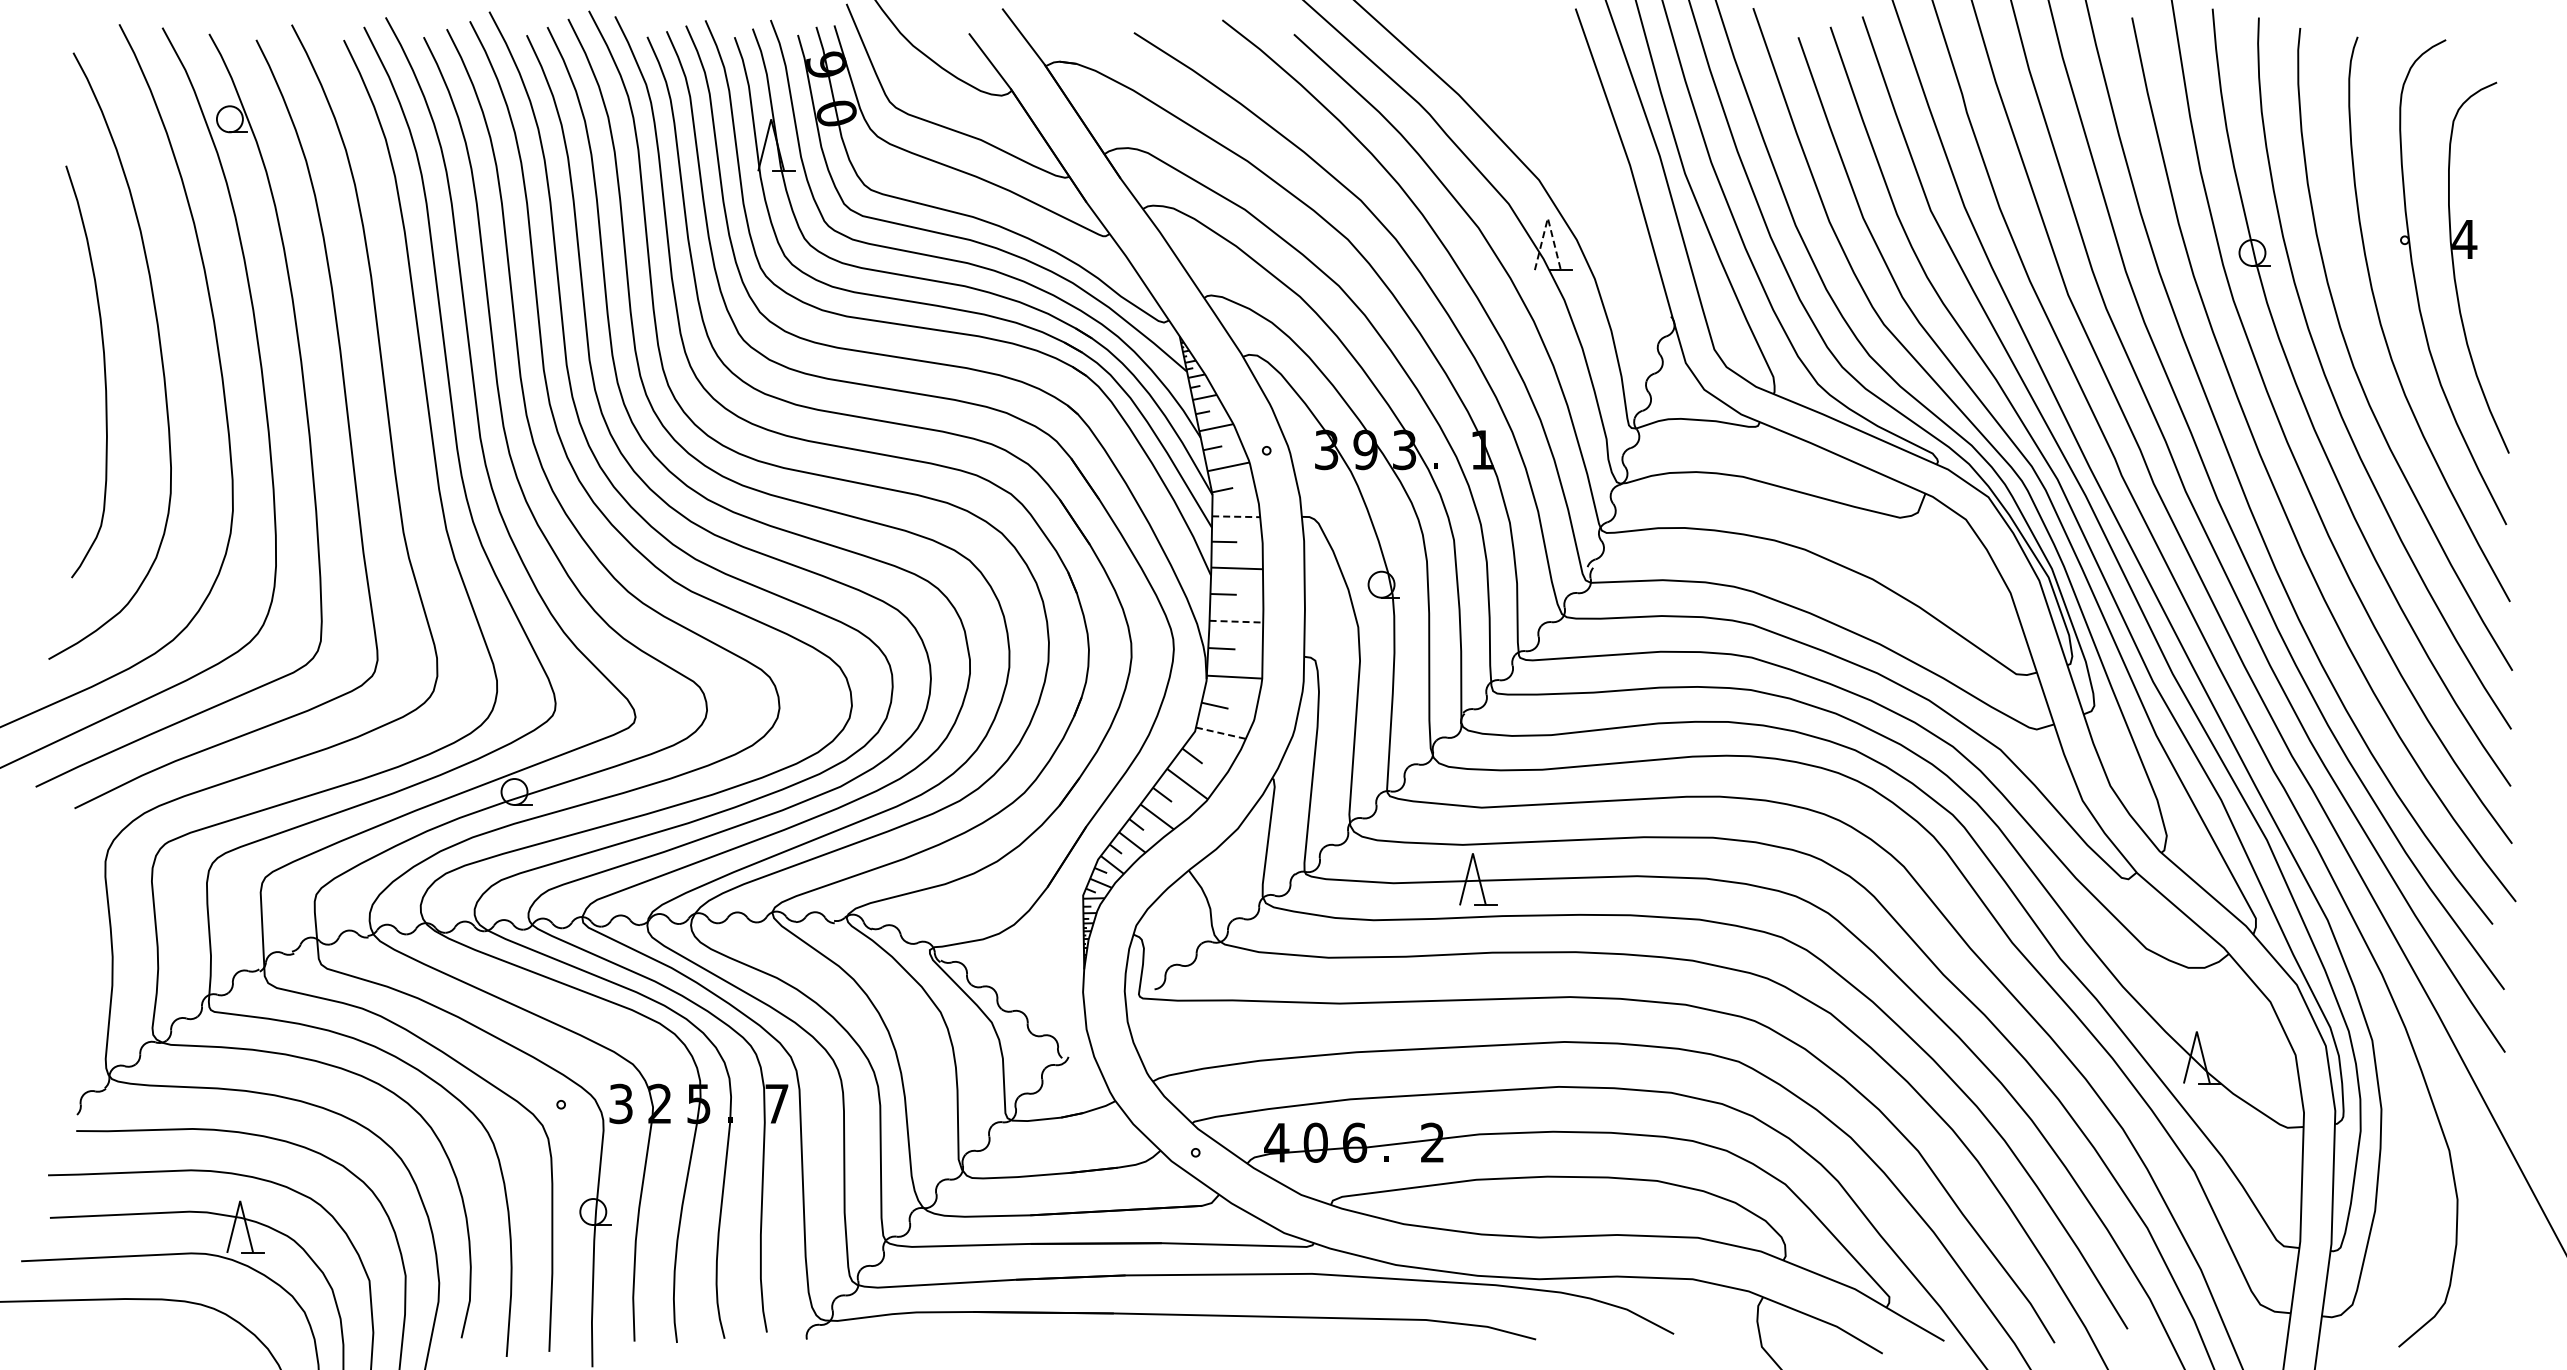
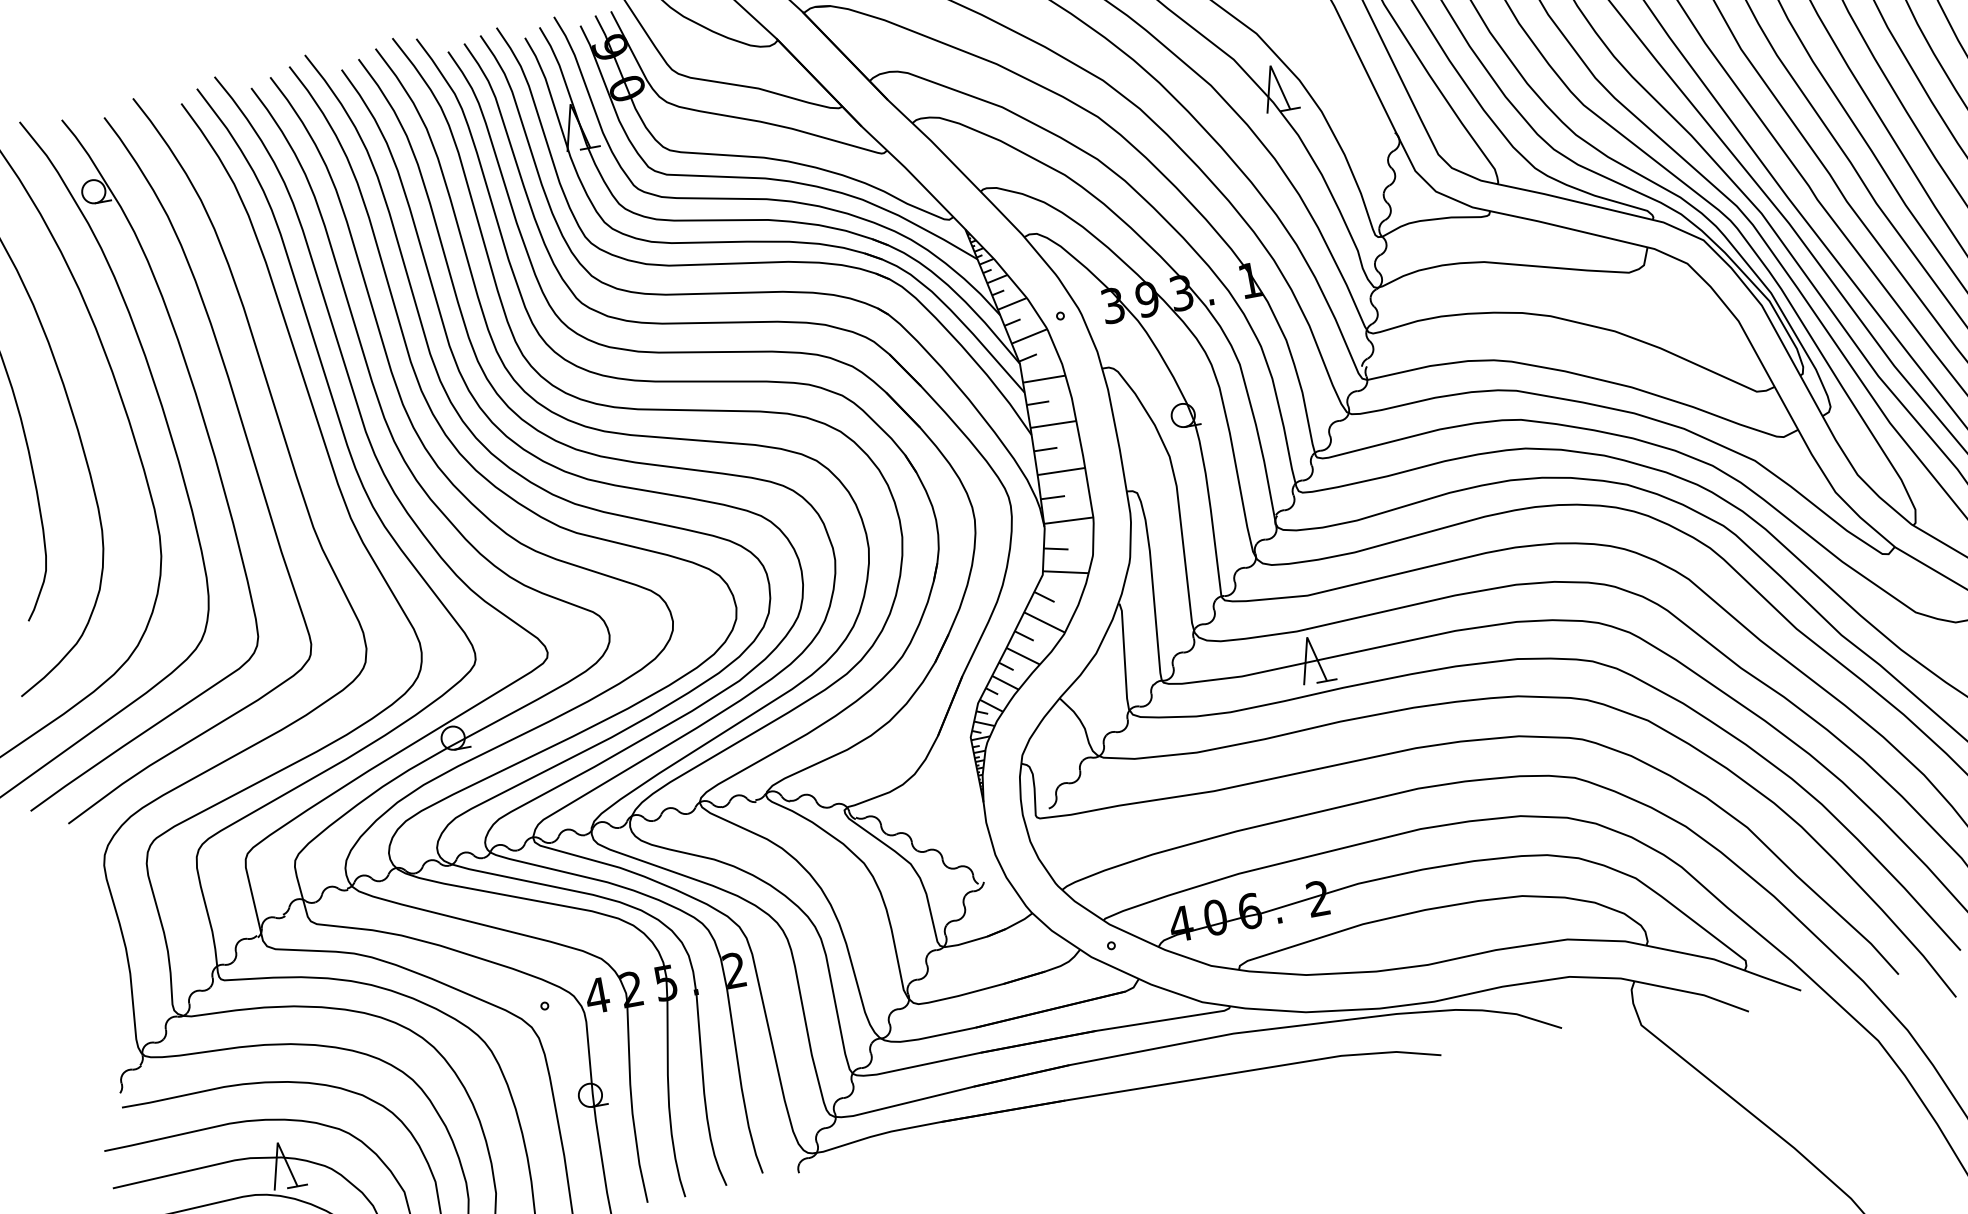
line: (1547, 218) -> (1270, 66), dashed -> solid
line: (1236, 516) -> (1044, 378), dashed -> solid
line: (1236, 621) -> (1061, 471), dashed -> solid
line: (1220, 733) -> (1065, 572), dashed -> solid
text: (620, 1103) -> (596, 995), 3 -> 4
text: (776, 1103) -> (734, 970), 7 -> 2

